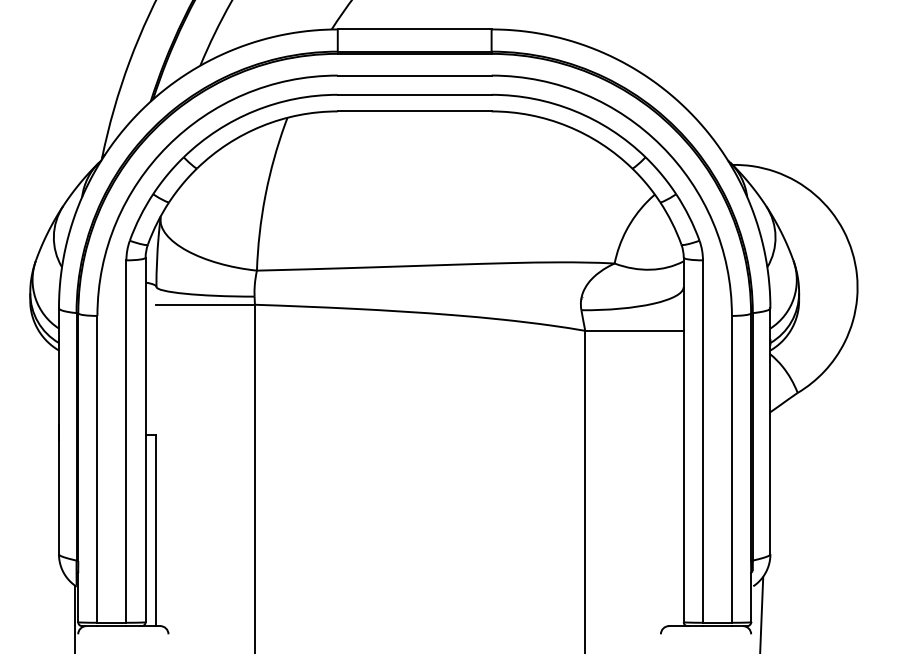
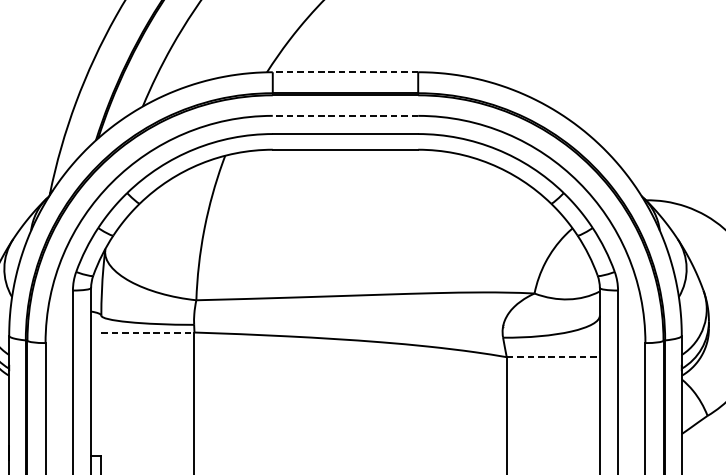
line: (414, 29) -> (345, 72), solid -> dashed
line: (414, 75) -> (345, 115), solid -> dashed
line: (206, 304) -> (148, 332), solid -> dashed
line: (635, 330) -> (554, 356), solid -> dashed

